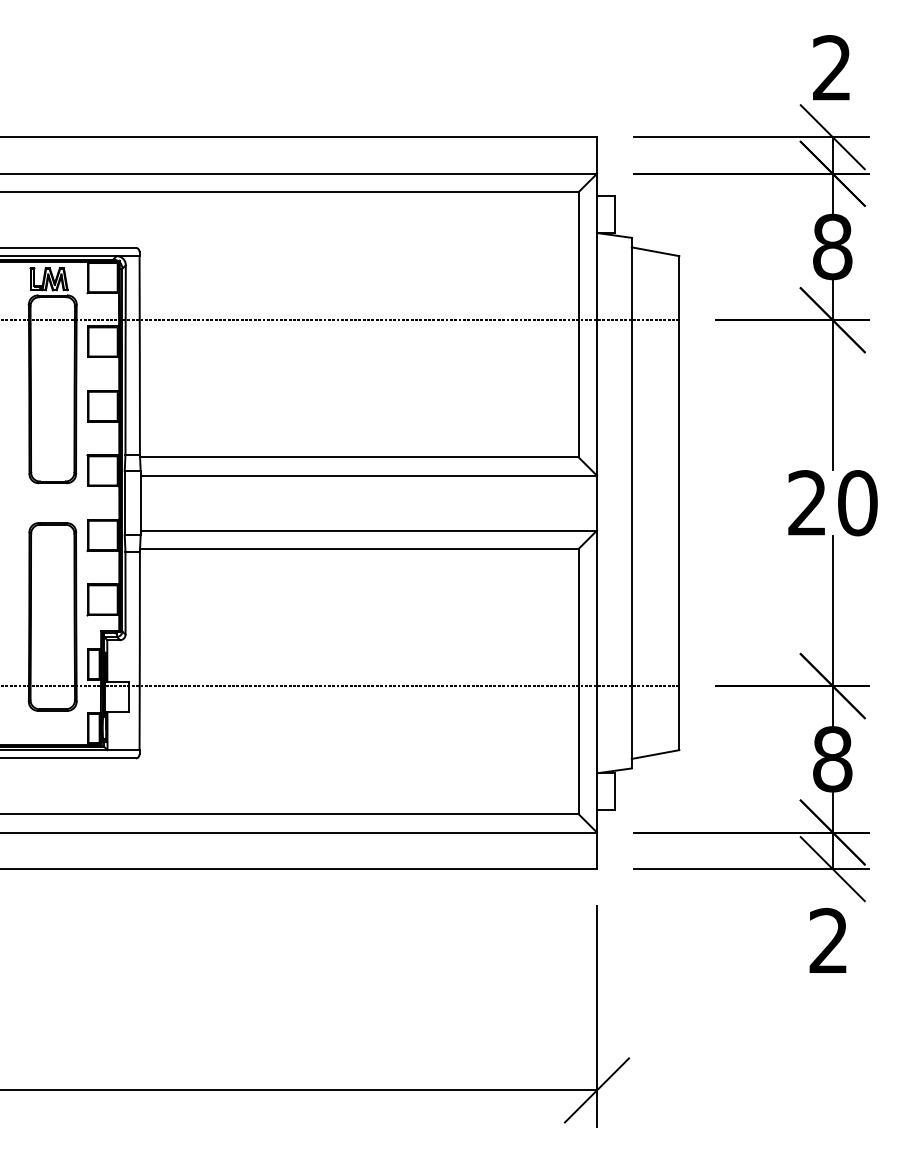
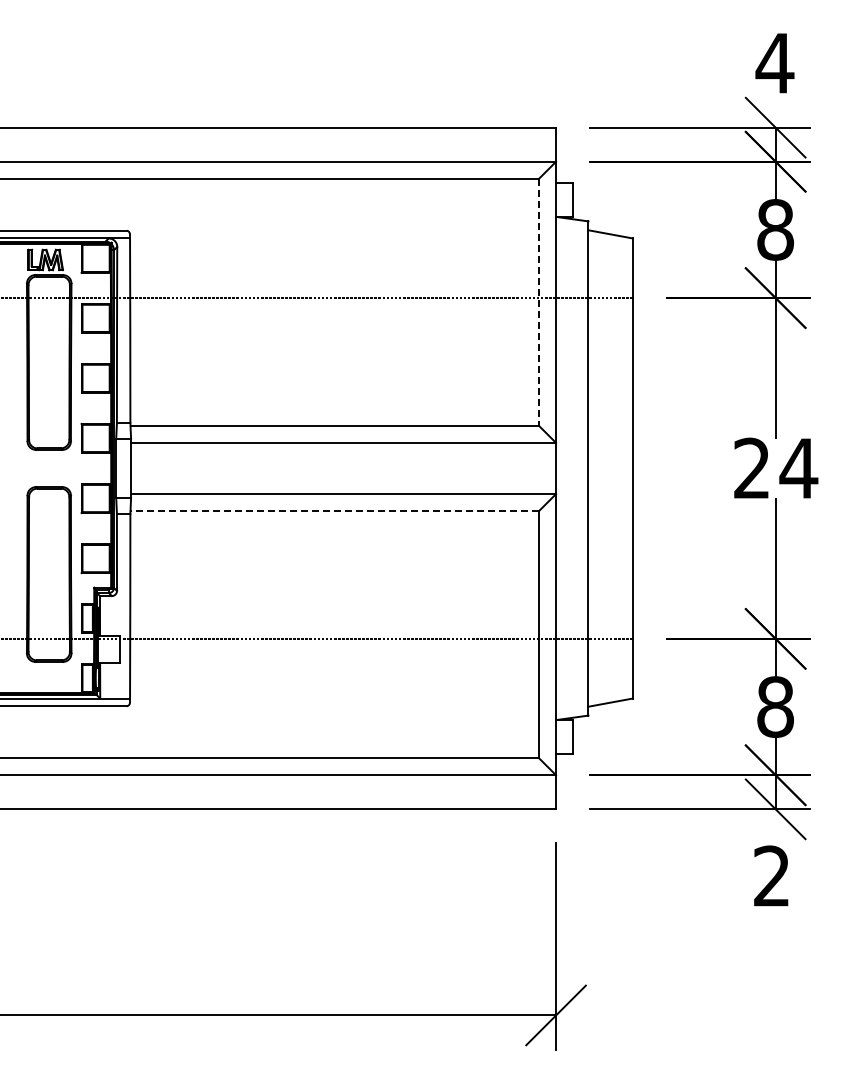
text: (831, 67) -> (774, 62), 2 -> 4
line: (579, 324) -> (539, 302), solid -> dashed
text: (857, 503) -> (798, 468), 20 -> 24
line: (359, 549) -> (334, 511), solid -> dashed

